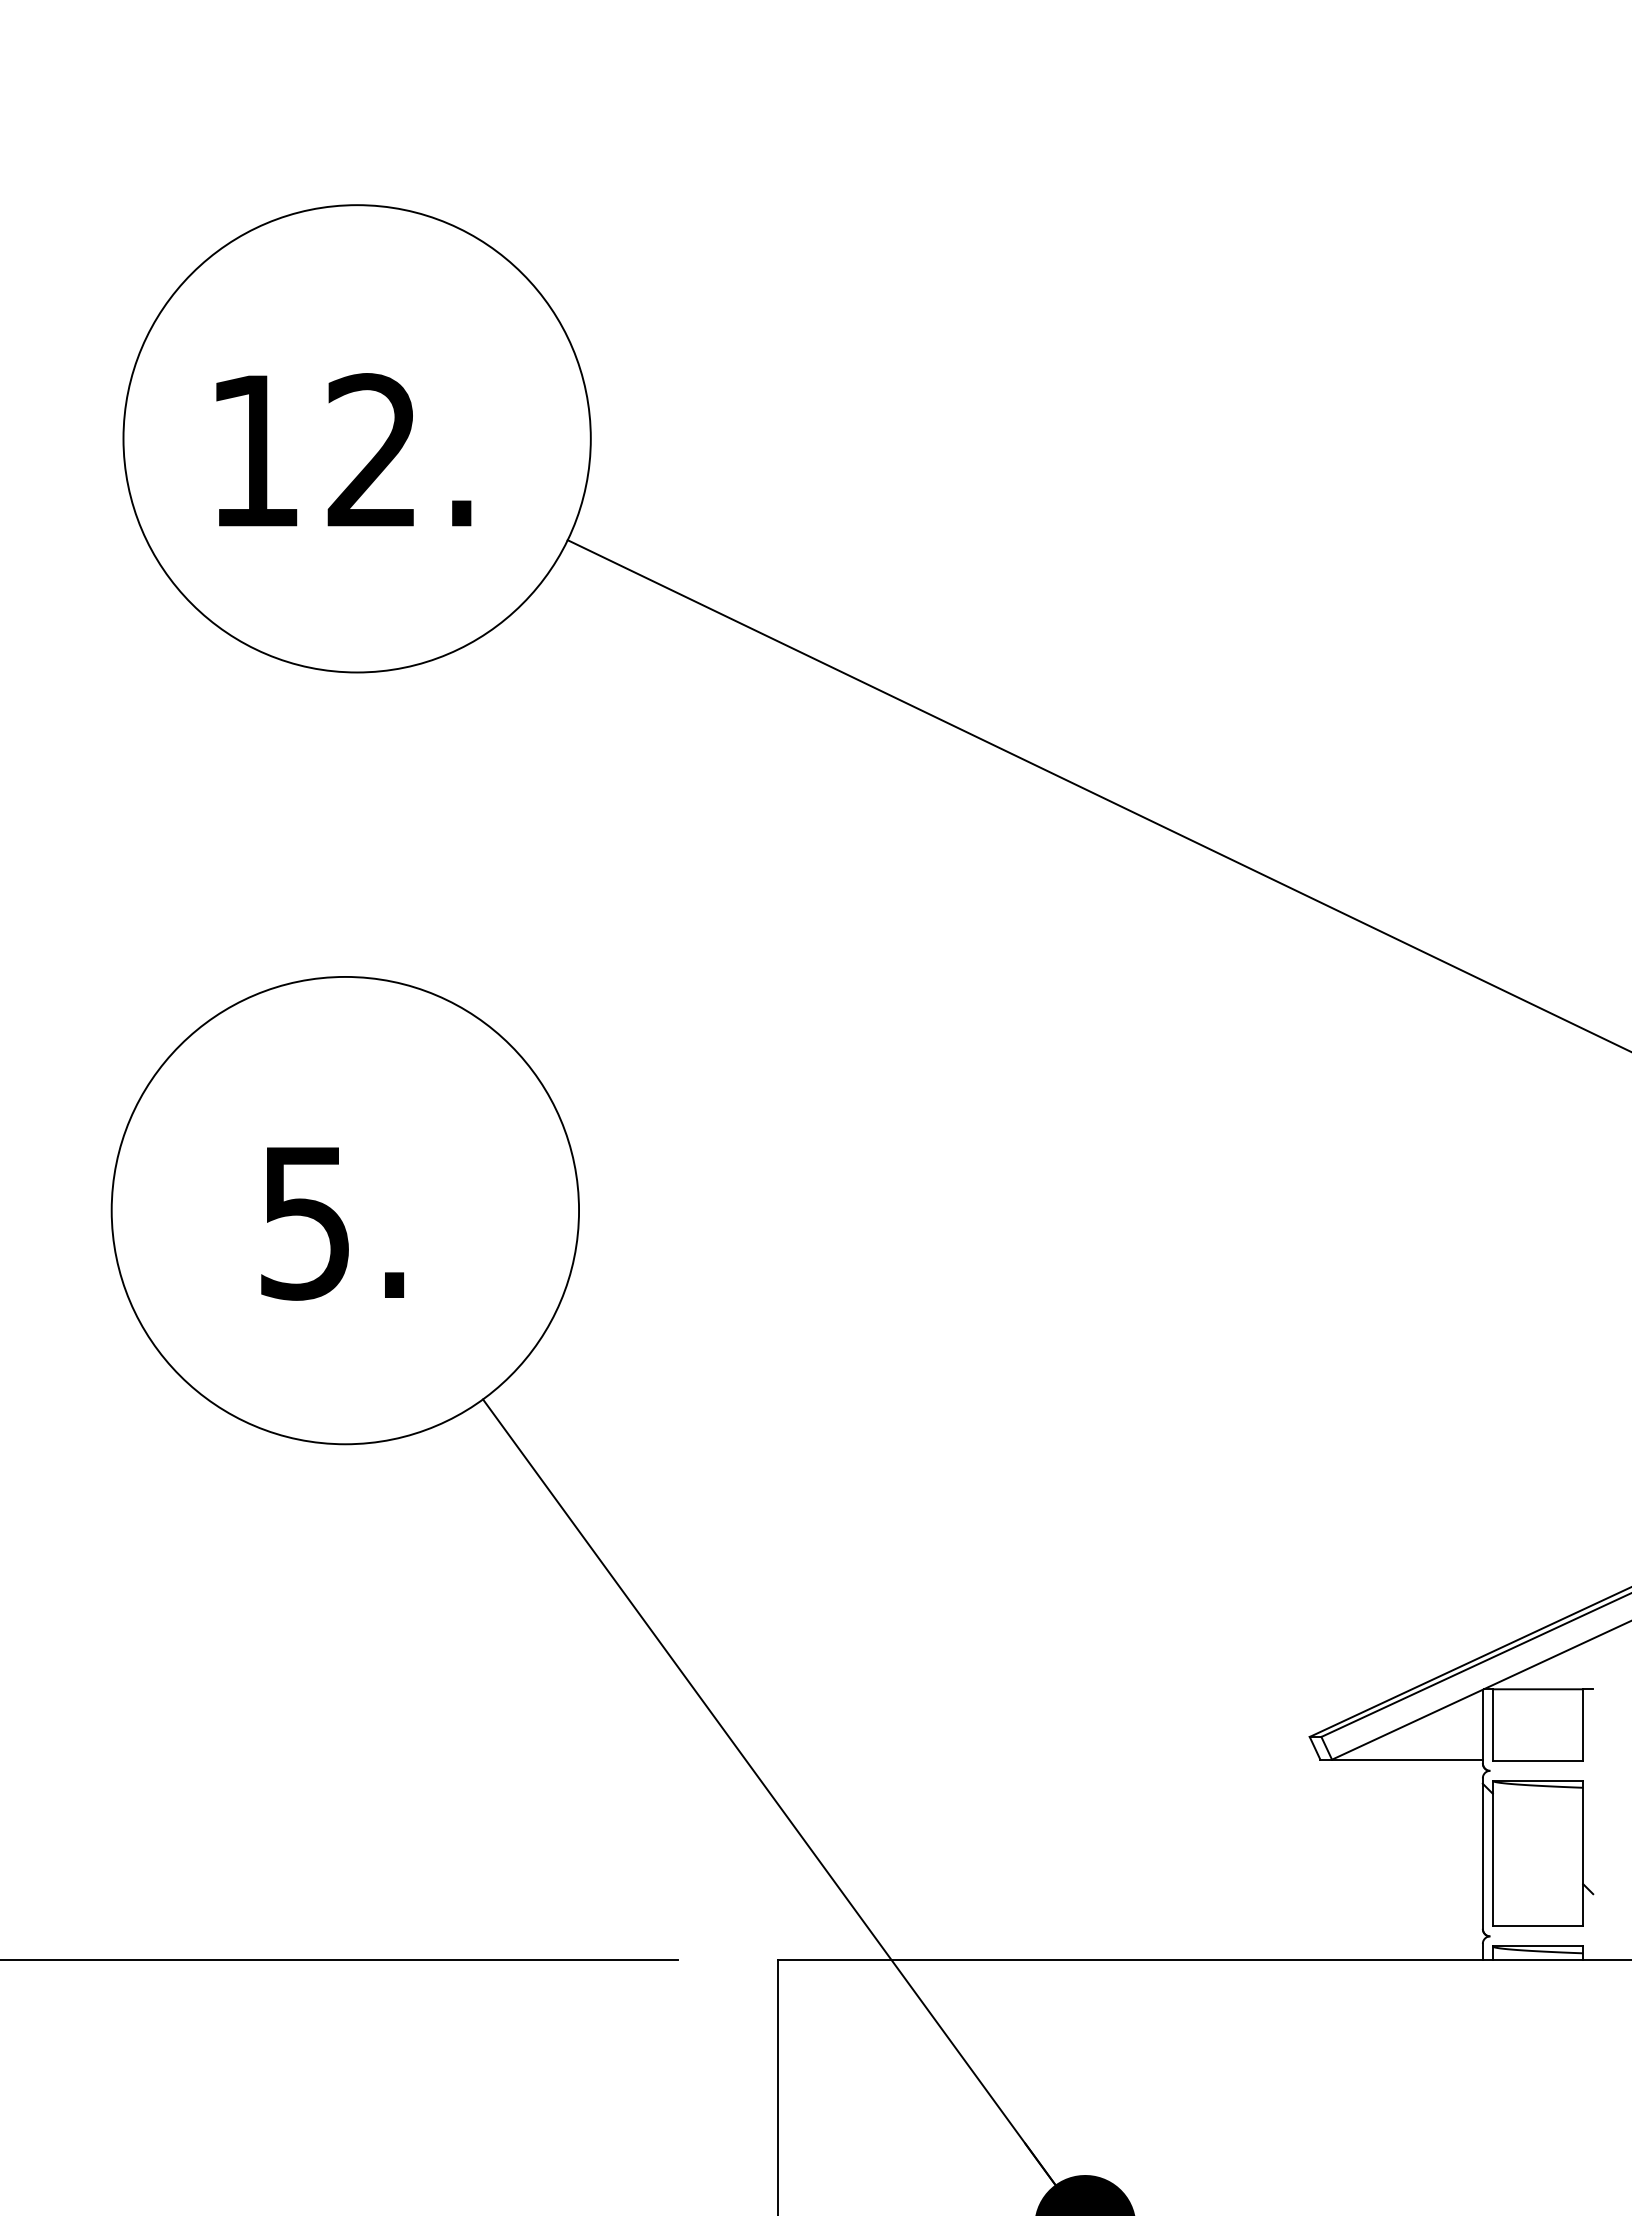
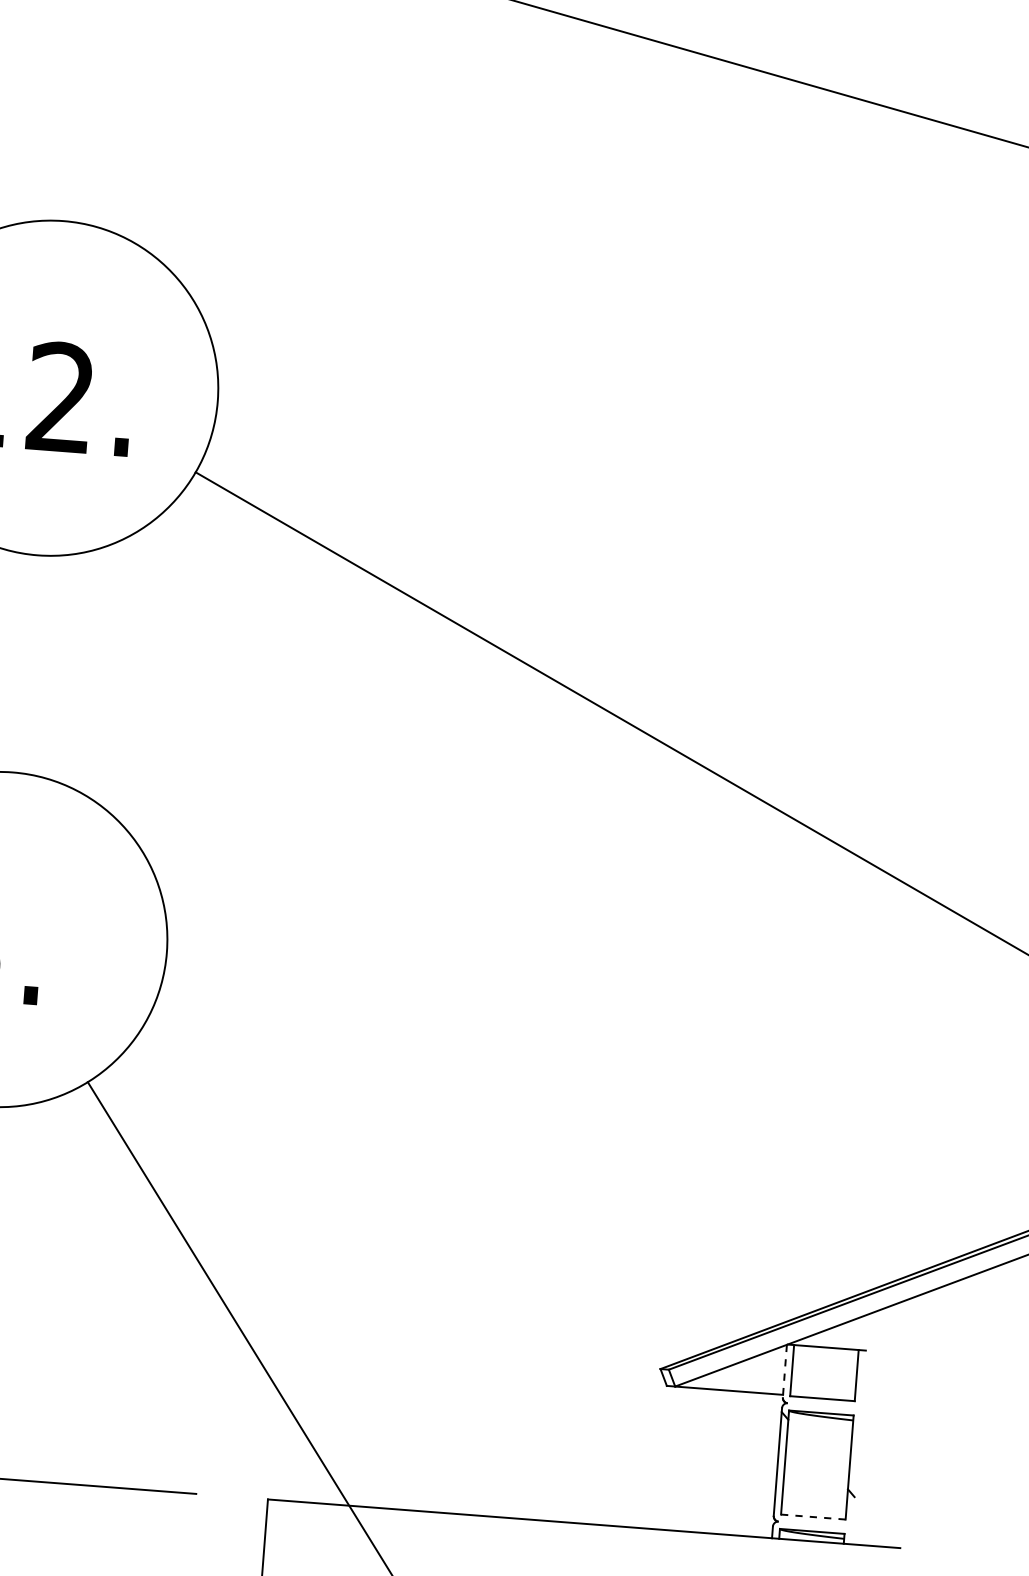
line: (1482, 1726) -> (784, 1371), solid -> dashed
line: (1538, 1926) -> (813, 1517), solid -> dashed

